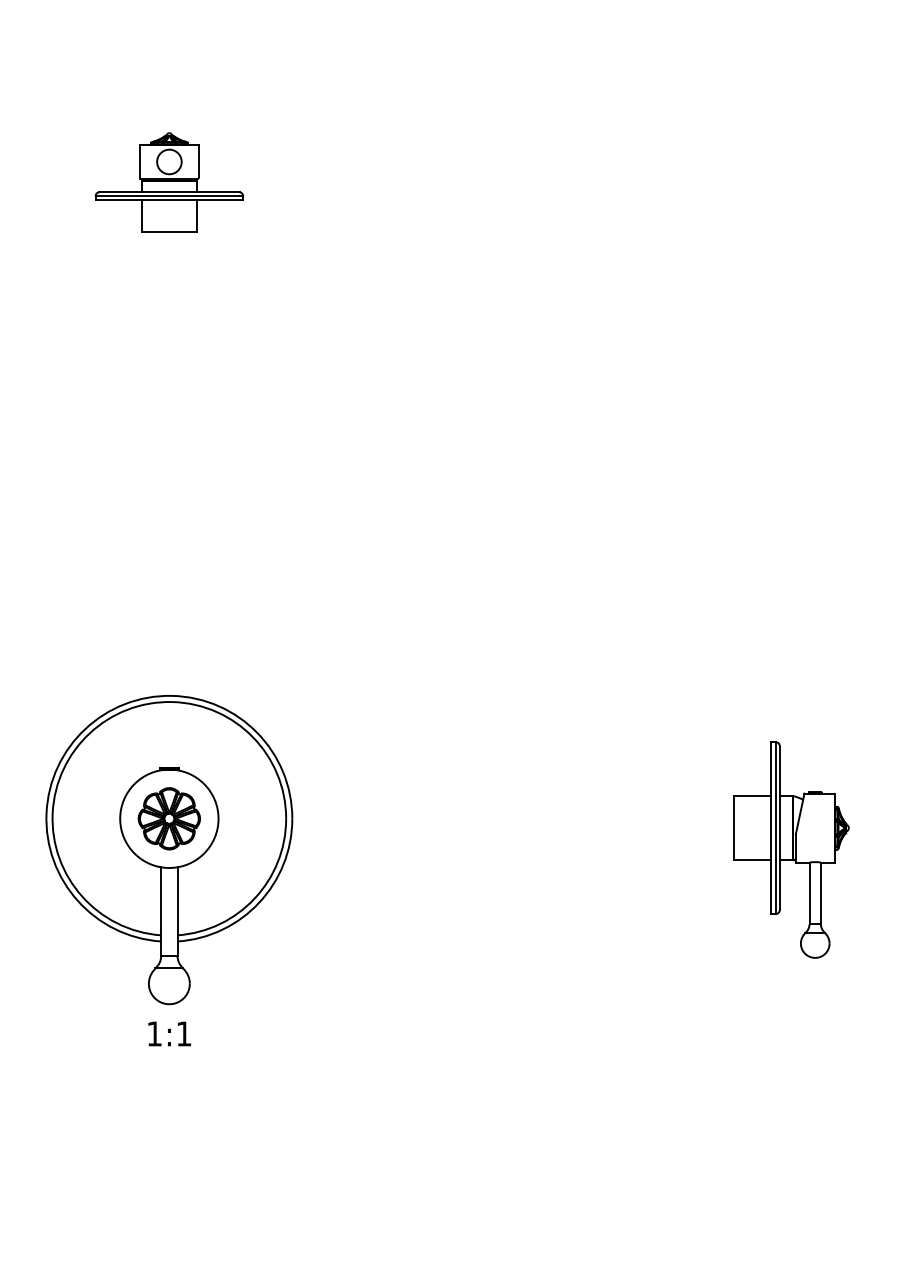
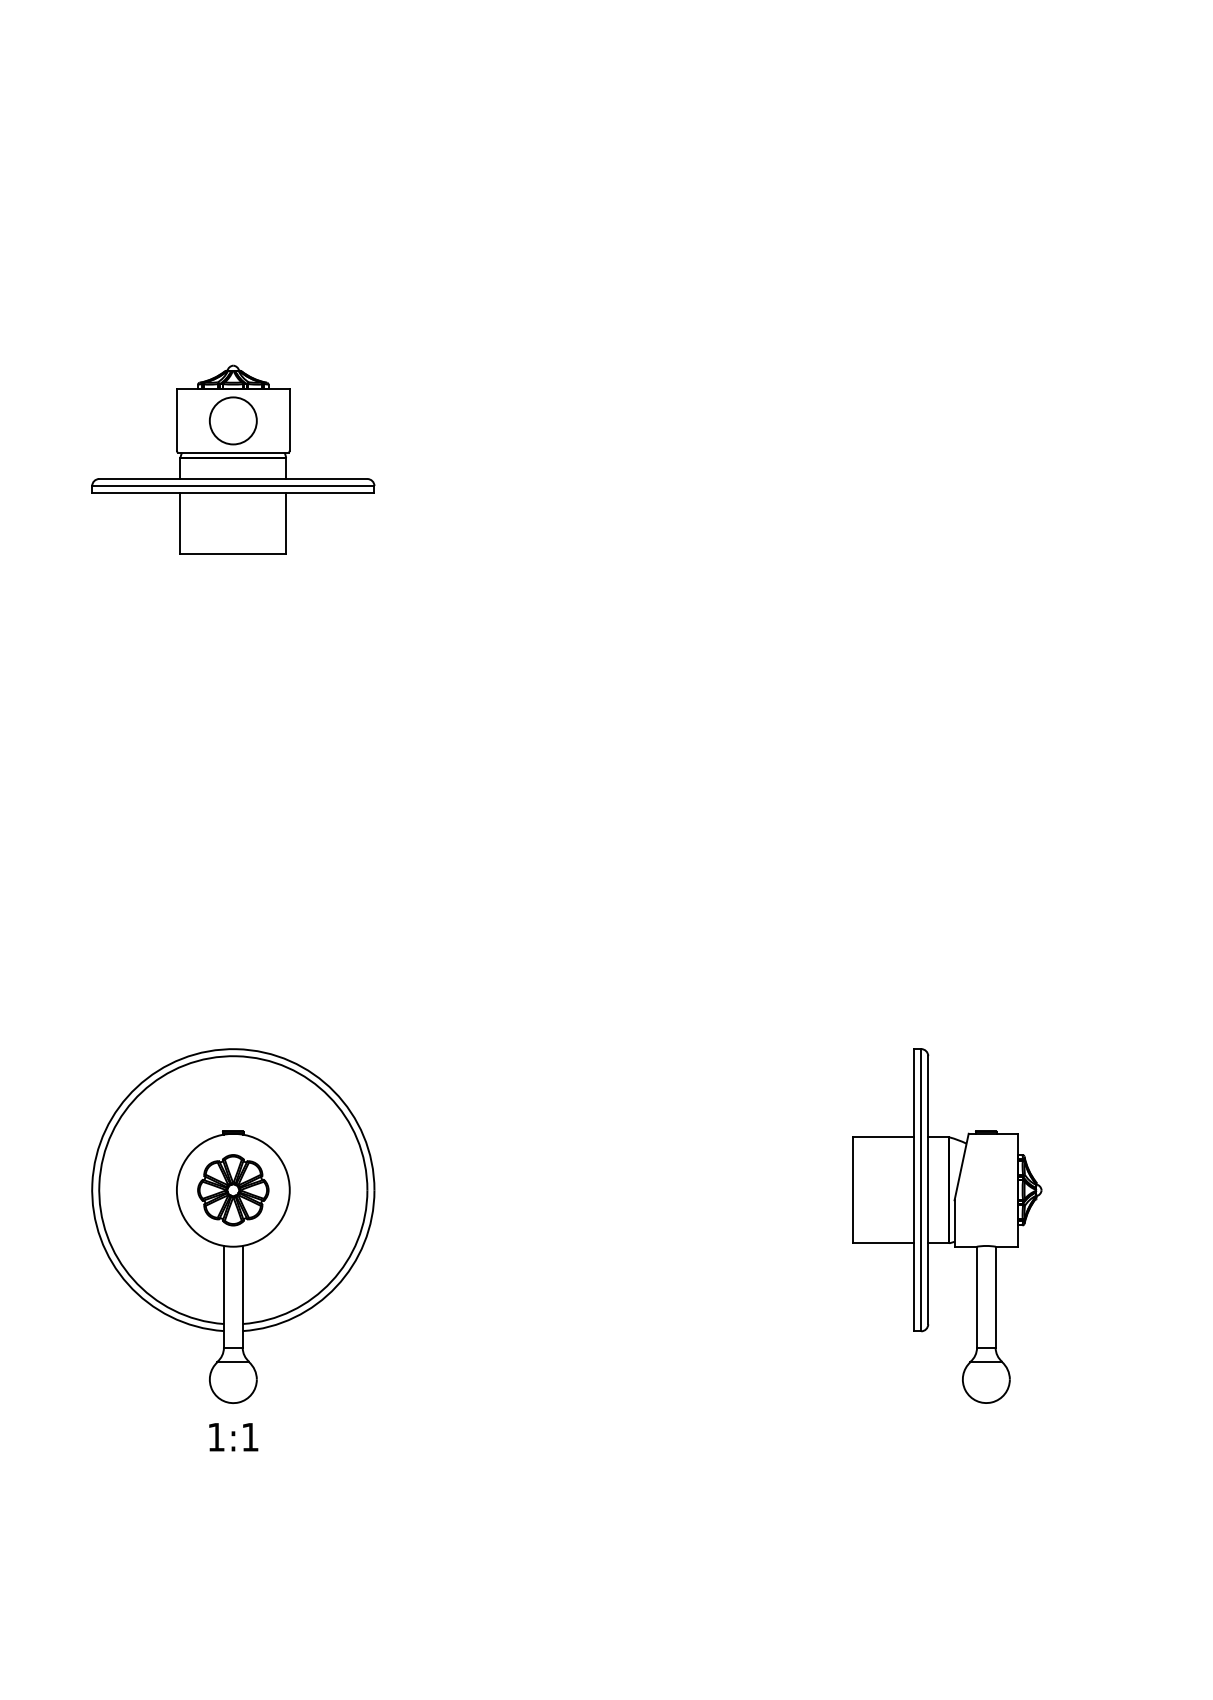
part: (169, 182) -> (233, 459), size x1.67
part: (791, 849) -> (947, 1225), size x1.43

